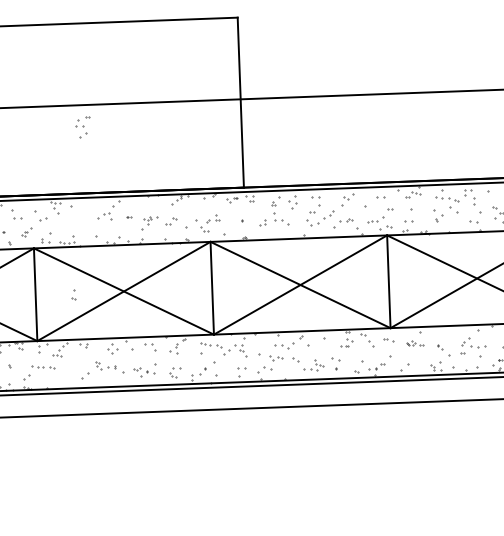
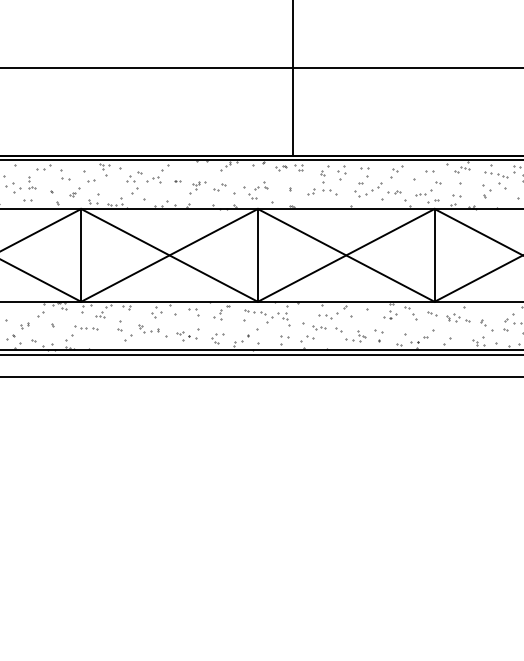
part: (82, 126) -> (134, 182), moved
part: (73, 294) -> (119, 325), moved
part: (414, 342) -> (458, 317), size x1.43

